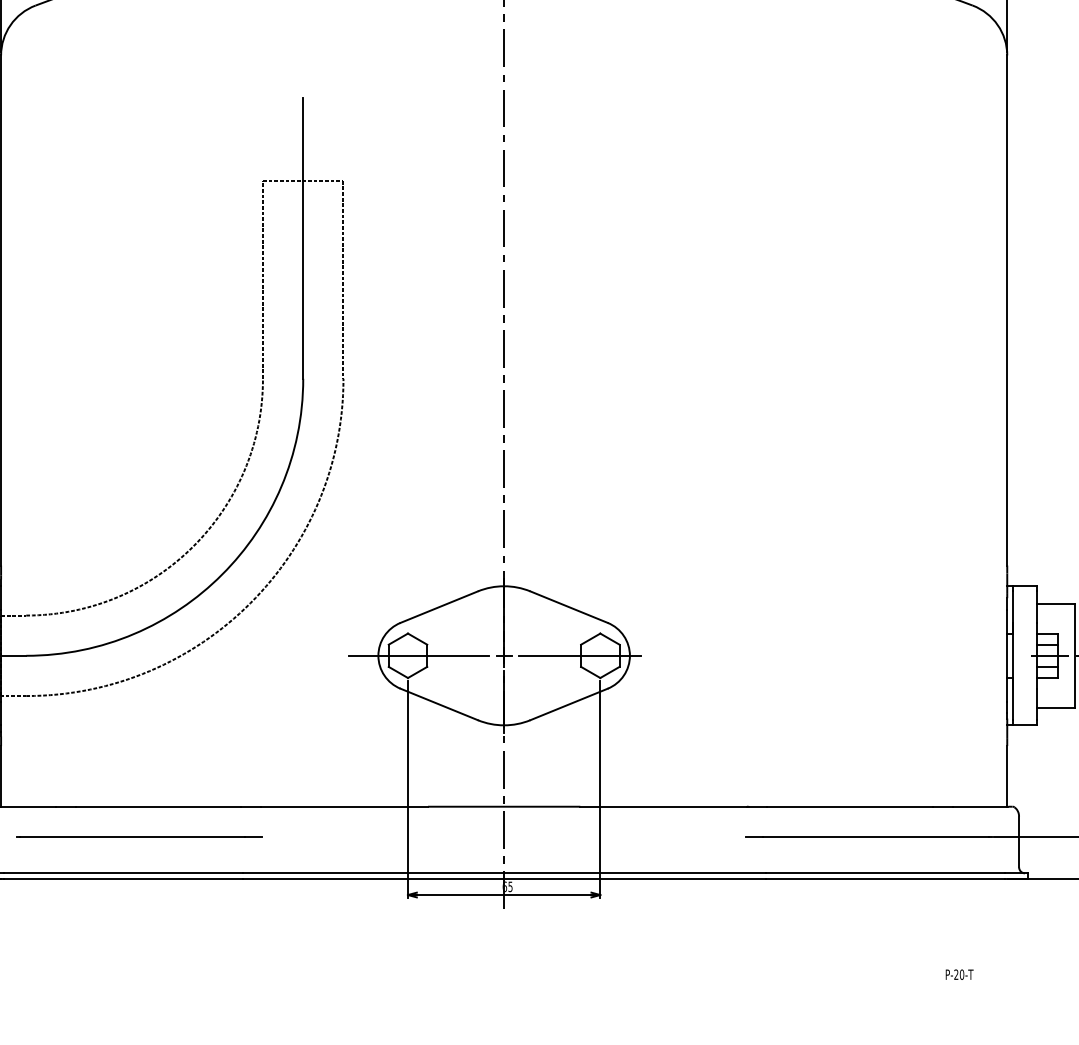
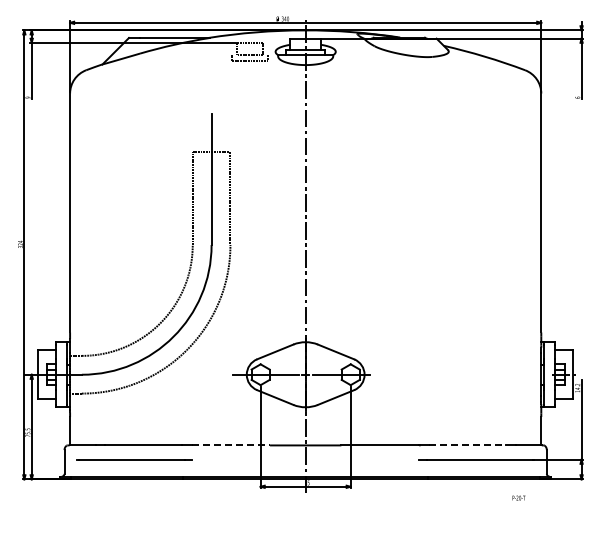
line: (345, 806) -> (231, 445), solid -> dashed
line: (849, 806) -> (467, 445), solid -> dashed
text: (958, 973) -> (518, 497), moved

